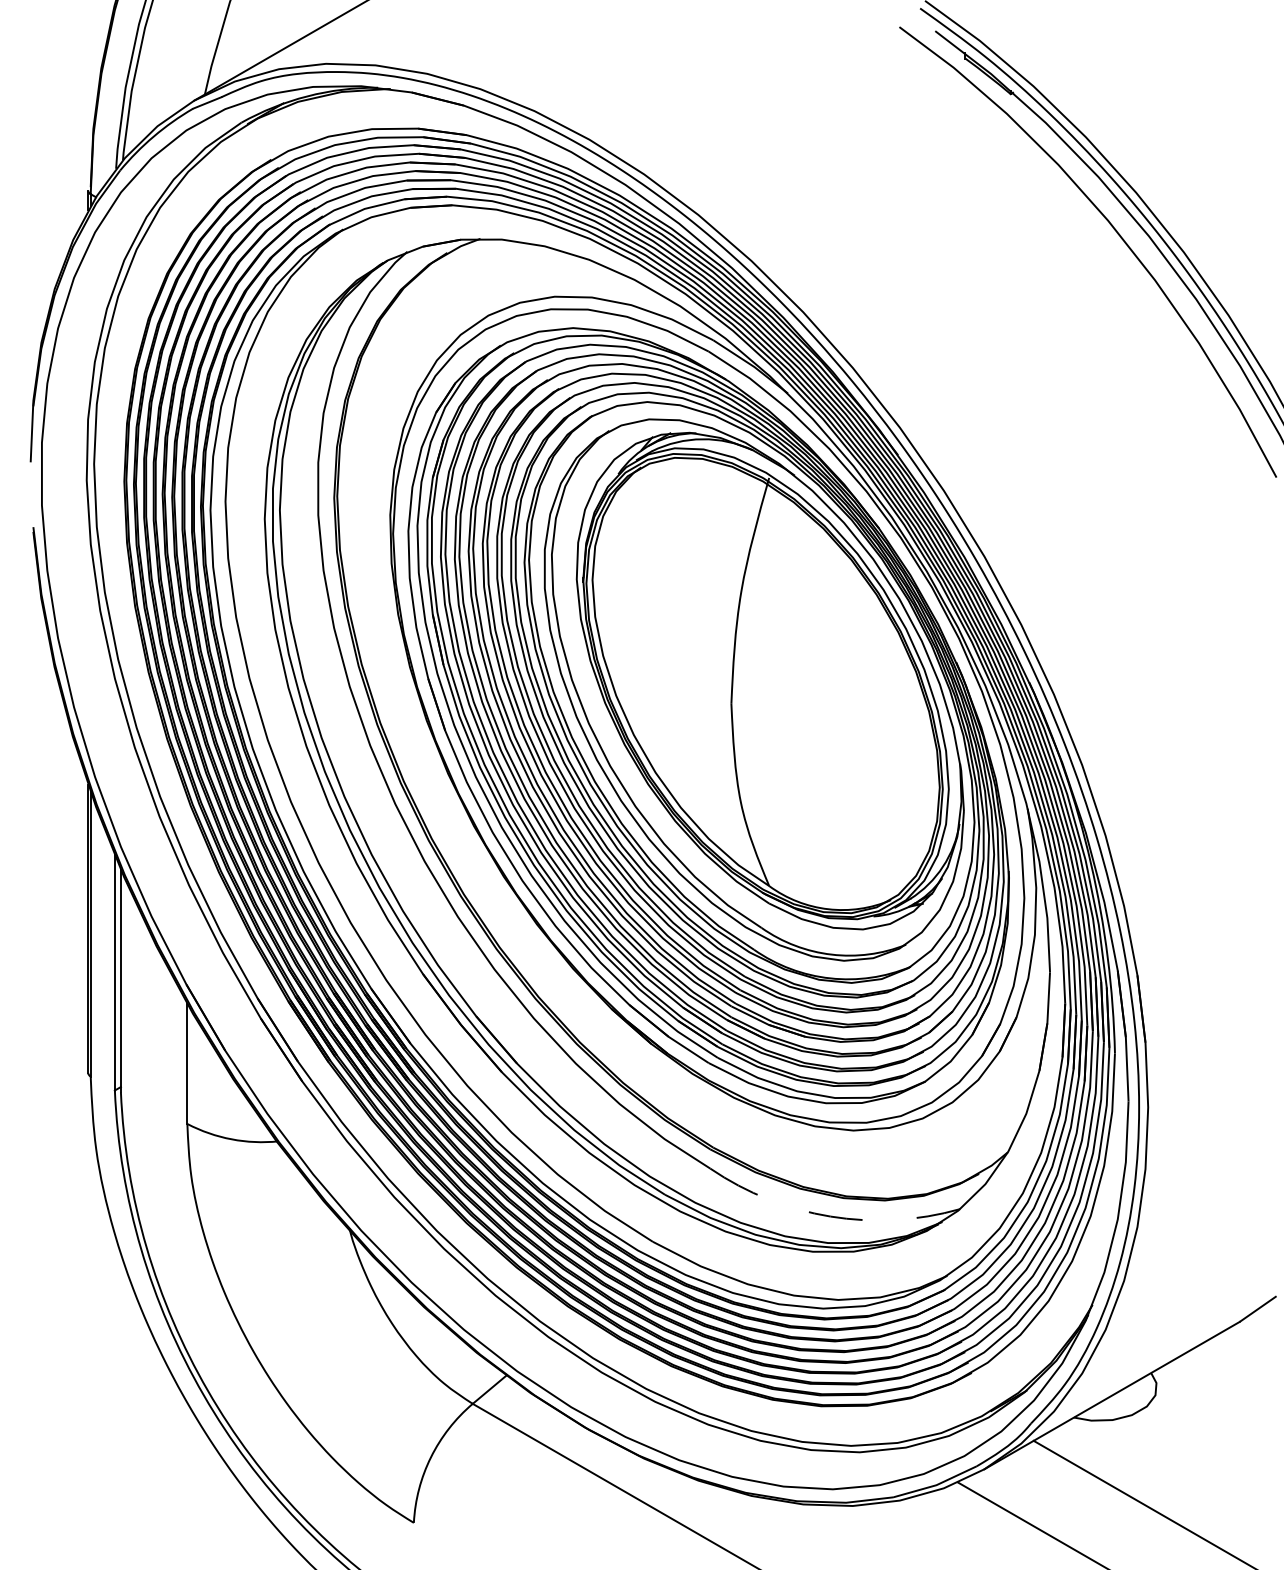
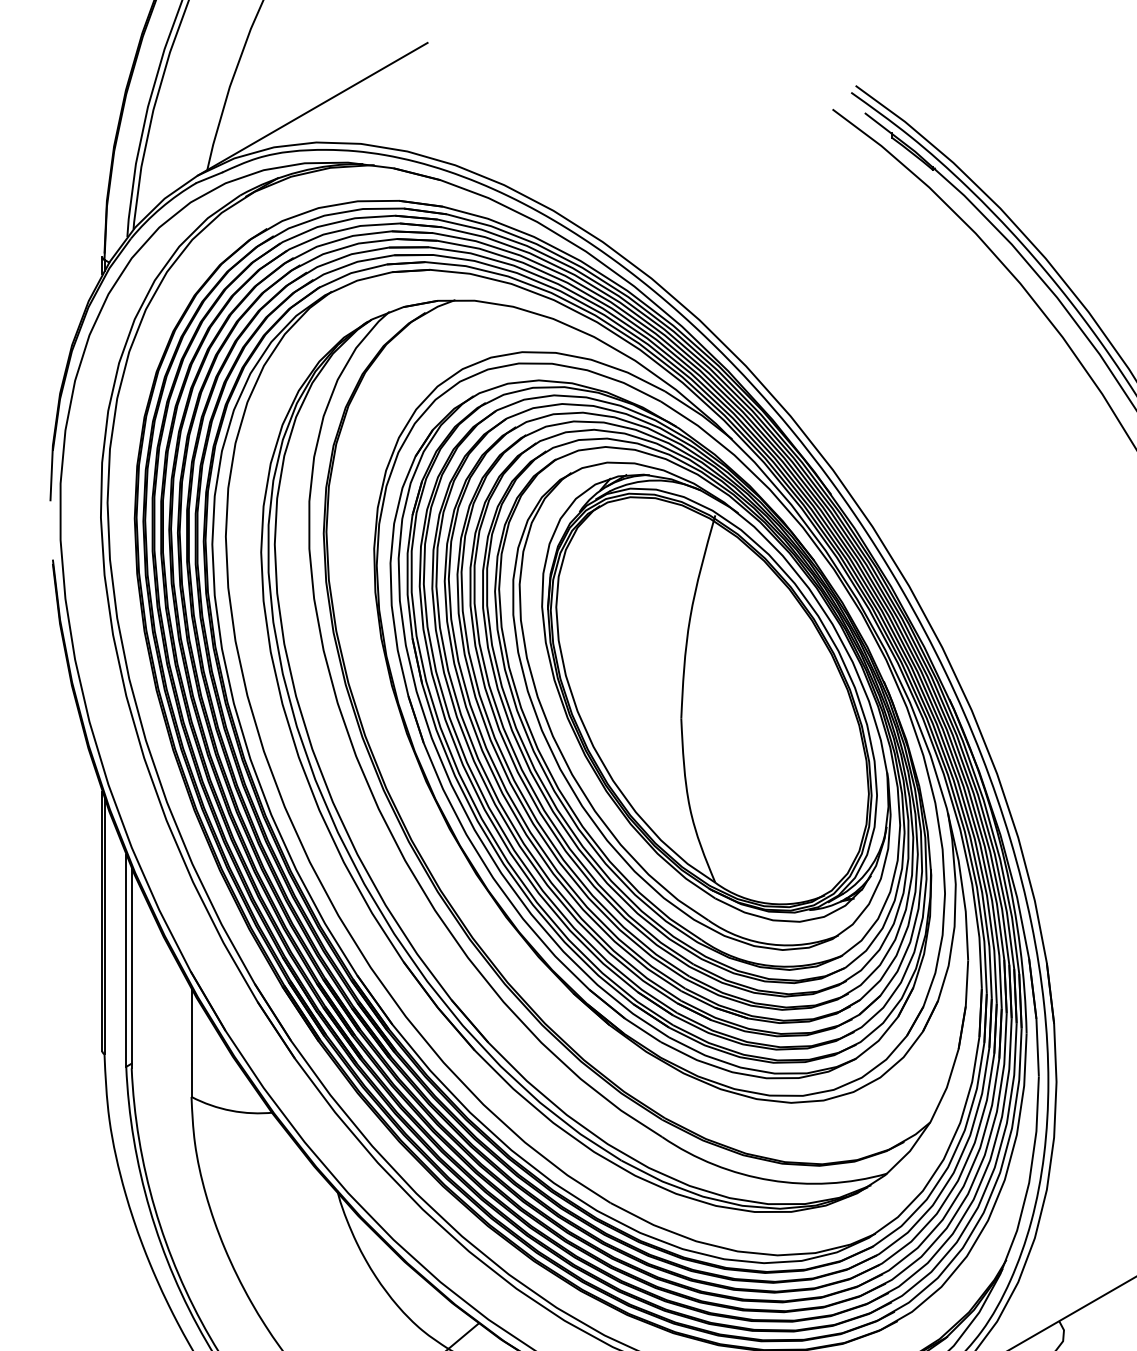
arc: (830, 1216) -> (770, 1180), dashed -> solid

